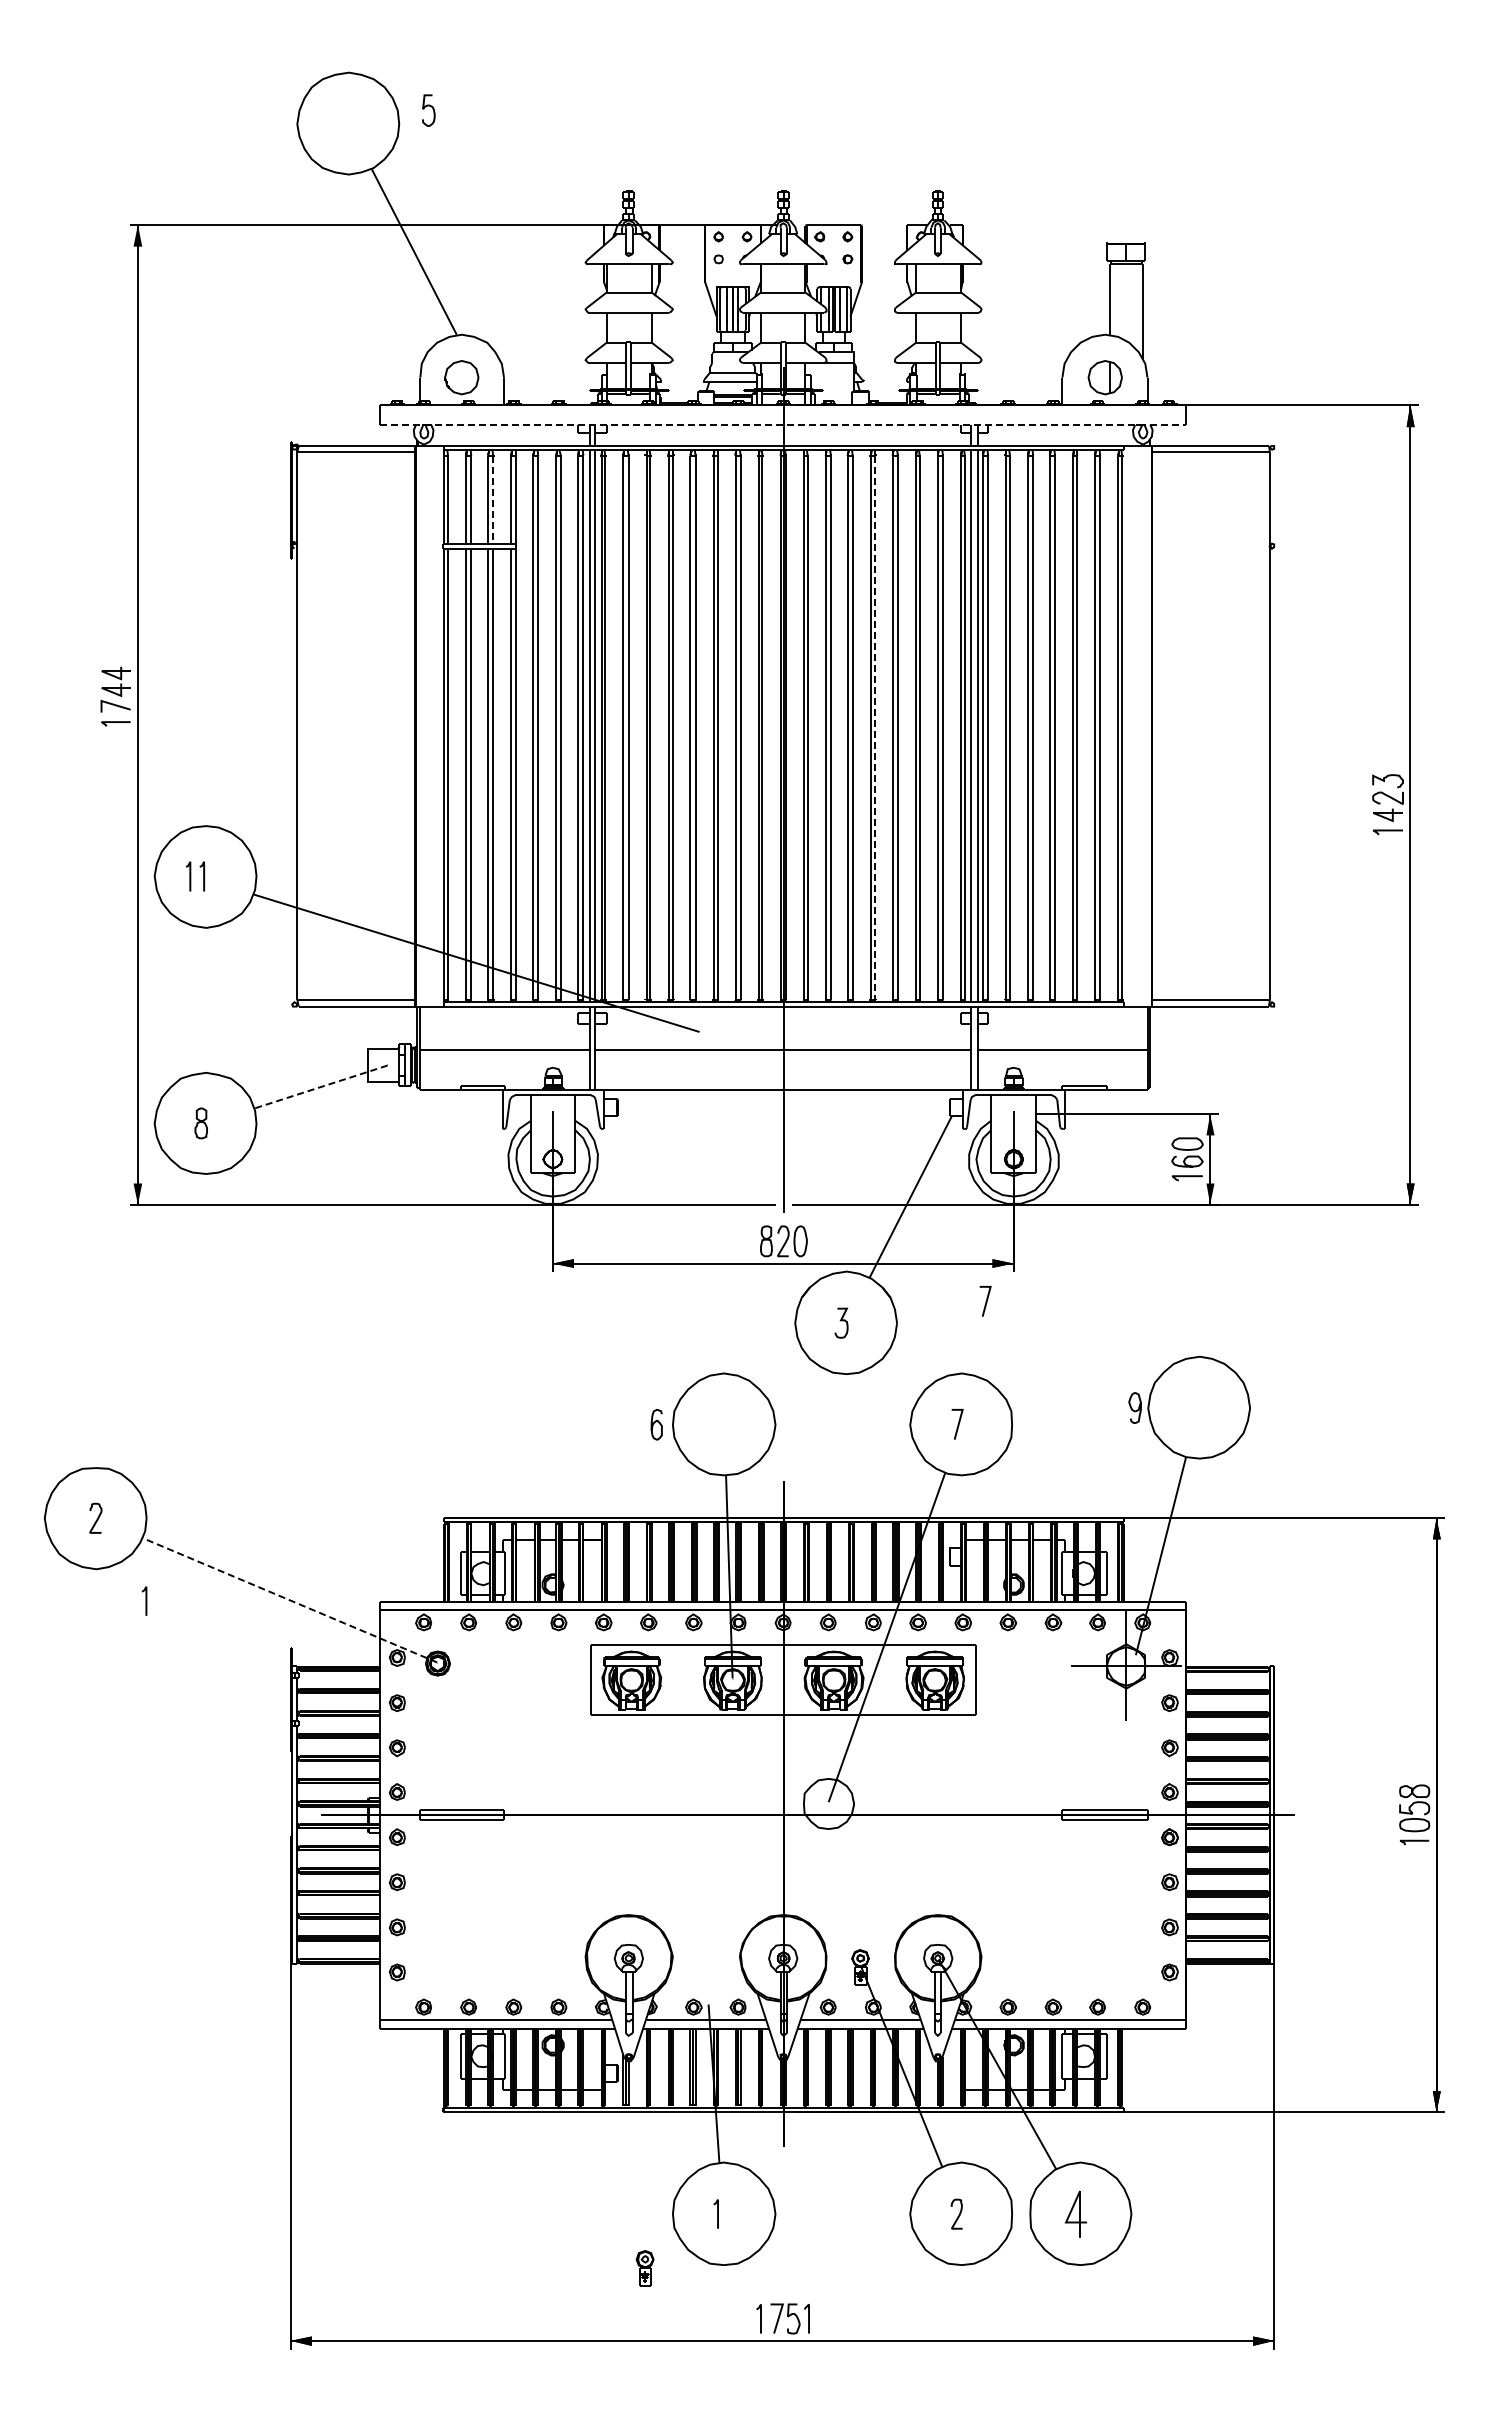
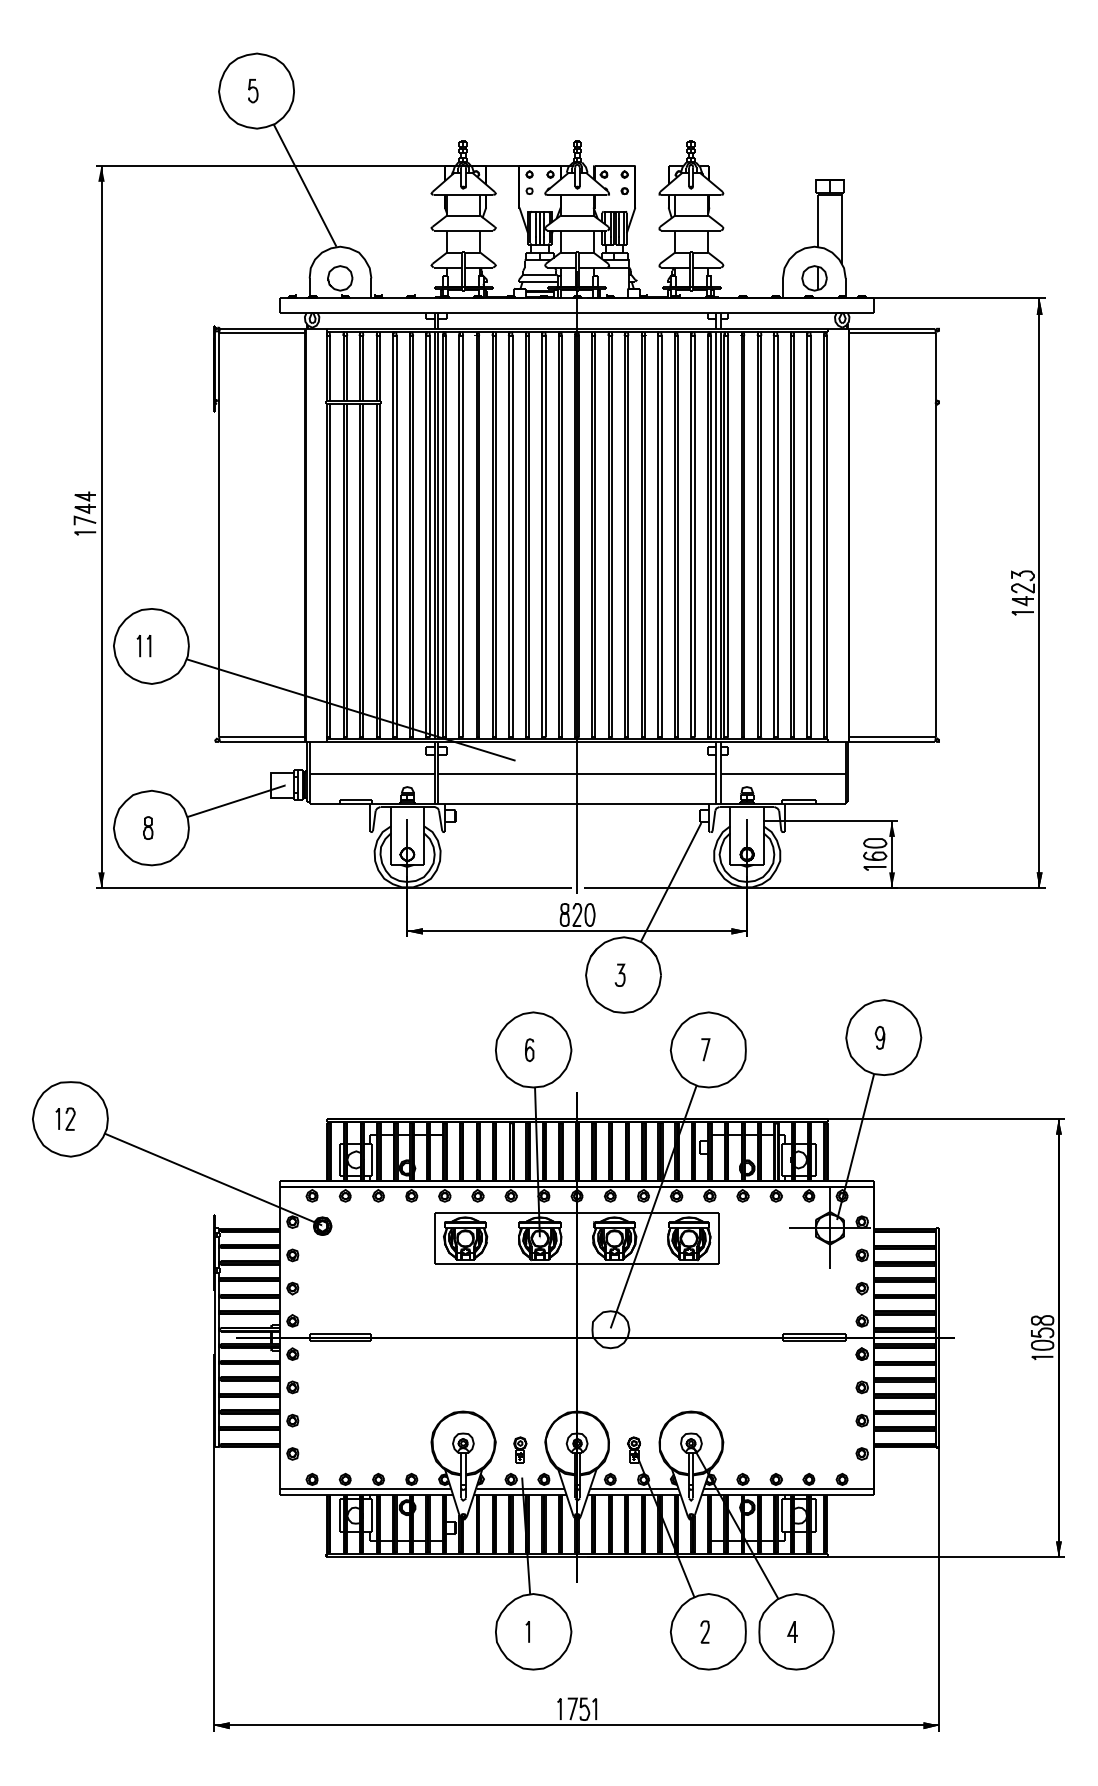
curve: (426, 107) -> (251, 88), moved
line: (783, 424) -> (577, 312), dashed -> solid
line: (493, 500) -> (363, 368), dashed -> solid
line: (875, 728) -> (645, 536), dashed -> solid
line: (320, 1087) -> (236, 801), dashed -> solid
line: (985, 1301) -> (726, 959), removed
curve: (1132, 1407) -> (878, 1037), moved
curve: (656, 1422) -> (529, 1048), moved
line: (145, 1600) -> (58, 1118), moved
line: (289, 1600) -> (213, 1179), dashed -> solid
part: (1075, 2213) -> (792, 1631), size x0.62
part: (644, 2268) -> (519, 1450), moved

